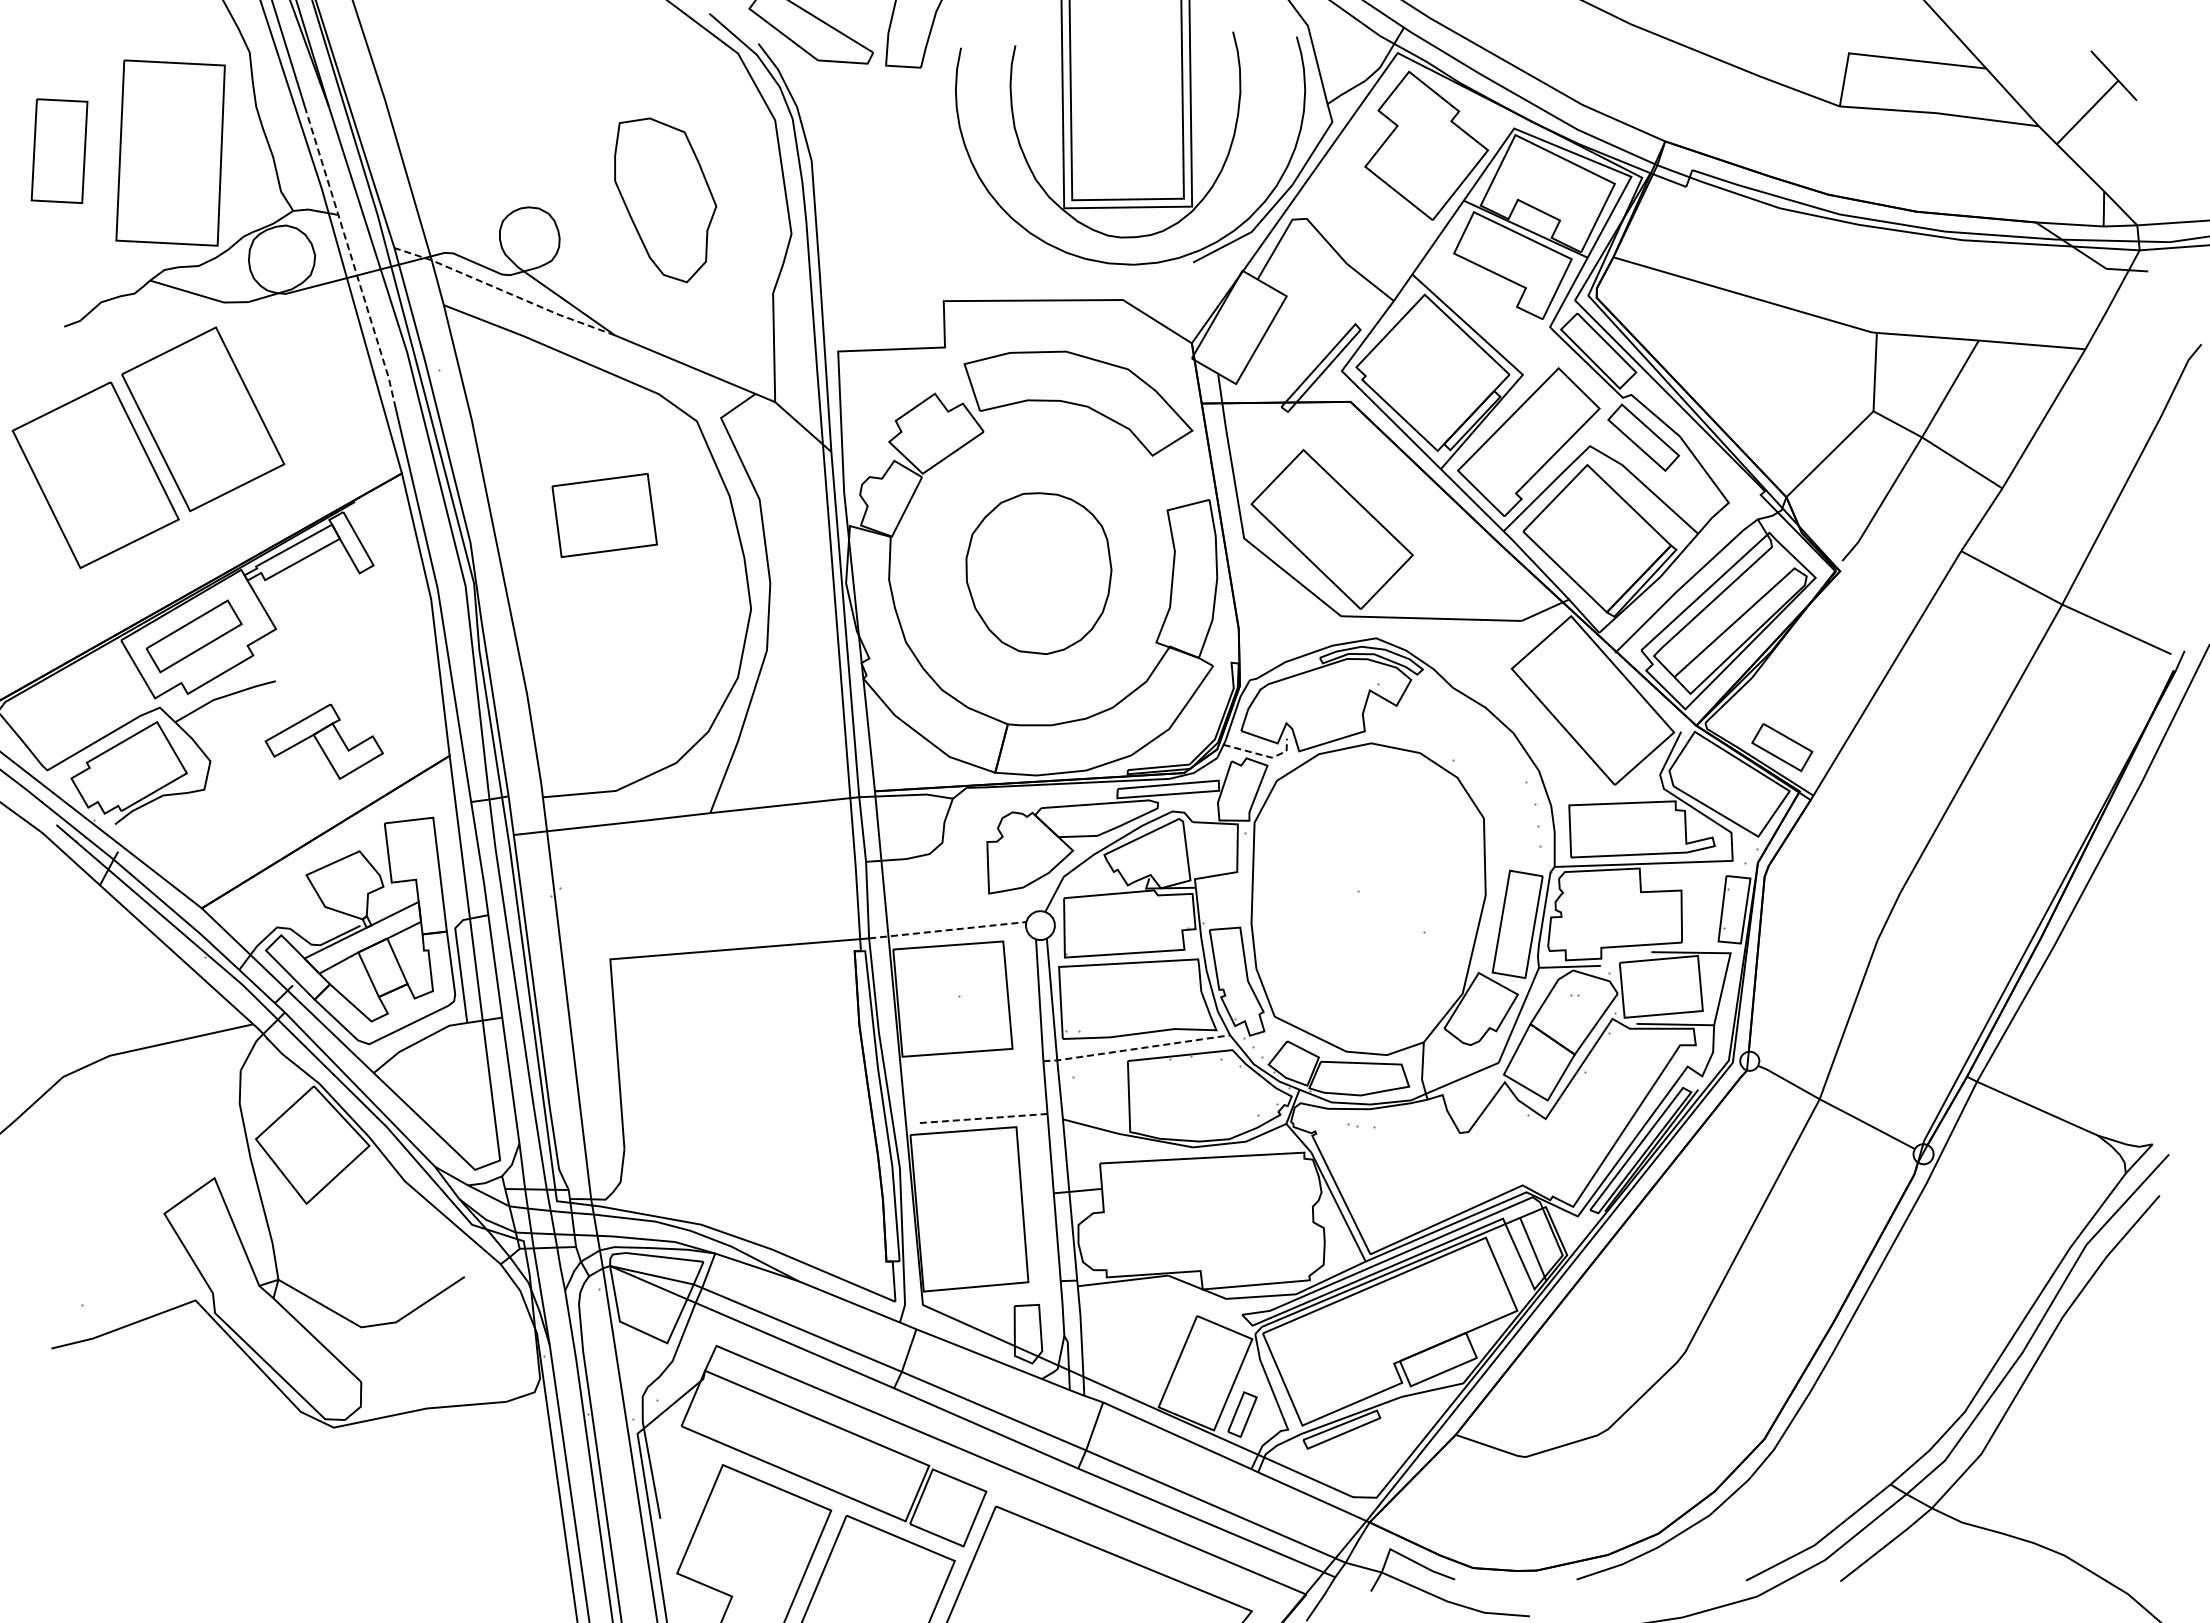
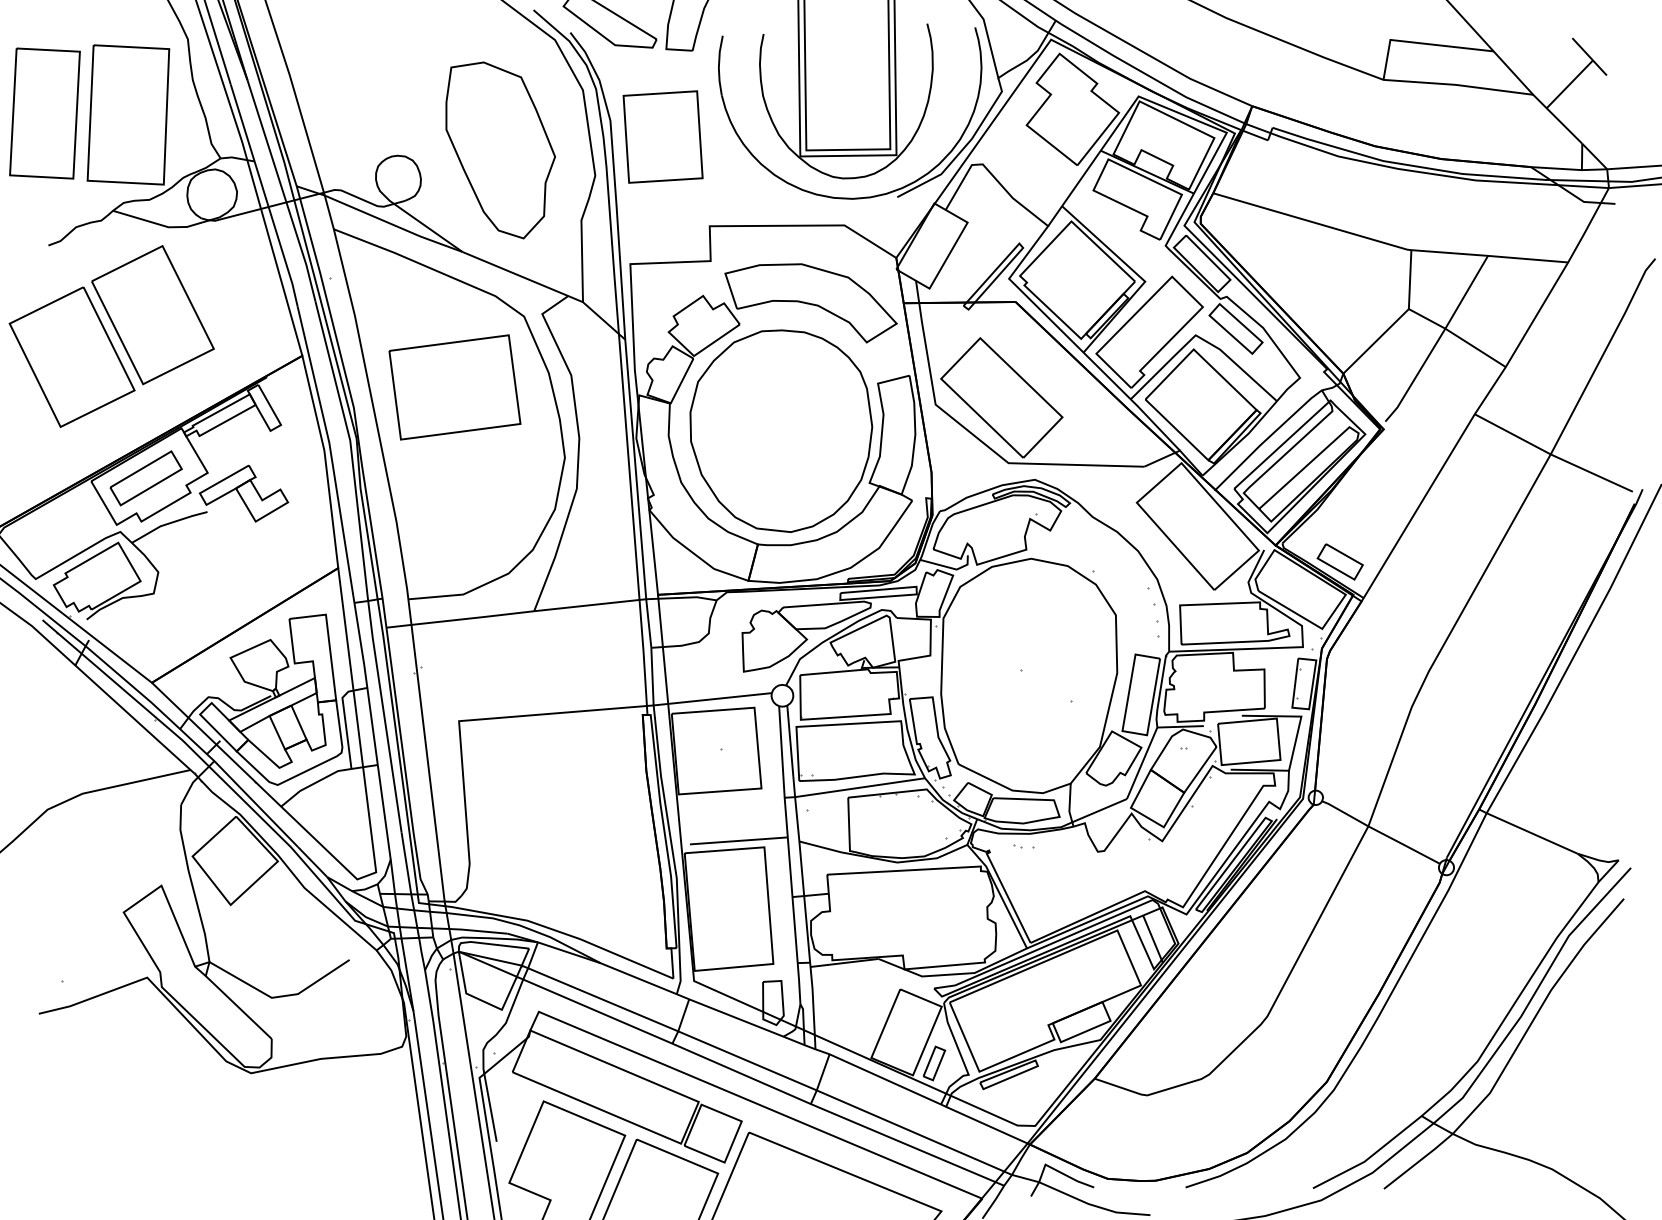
part: (59, 150) -> (44, 112), size x1.67
part: (881, 182) -> (662, 137), added
part: (665, 200) -> (500, 150), size x1.43
line: (352, 259) -> (265, 194), dashed -> solid
line: (504, 291) -> (379, 219), dashed -> solid
part: (604, 515) -> (454, 387), size x1.67
part: (1038, 573) -> (780, 431), size x1.67
part: (323, 741) -> (243, 493), moved
line: (1262, 755) -> (949, 567), dashed -> solid
line: (948, 930) -> (713, 699), dashed -> solid
line: (1136, 1048) -> (854, 788), dashed -> solid
line: (981, 1118) -> (738, 840), dashed -> solid

